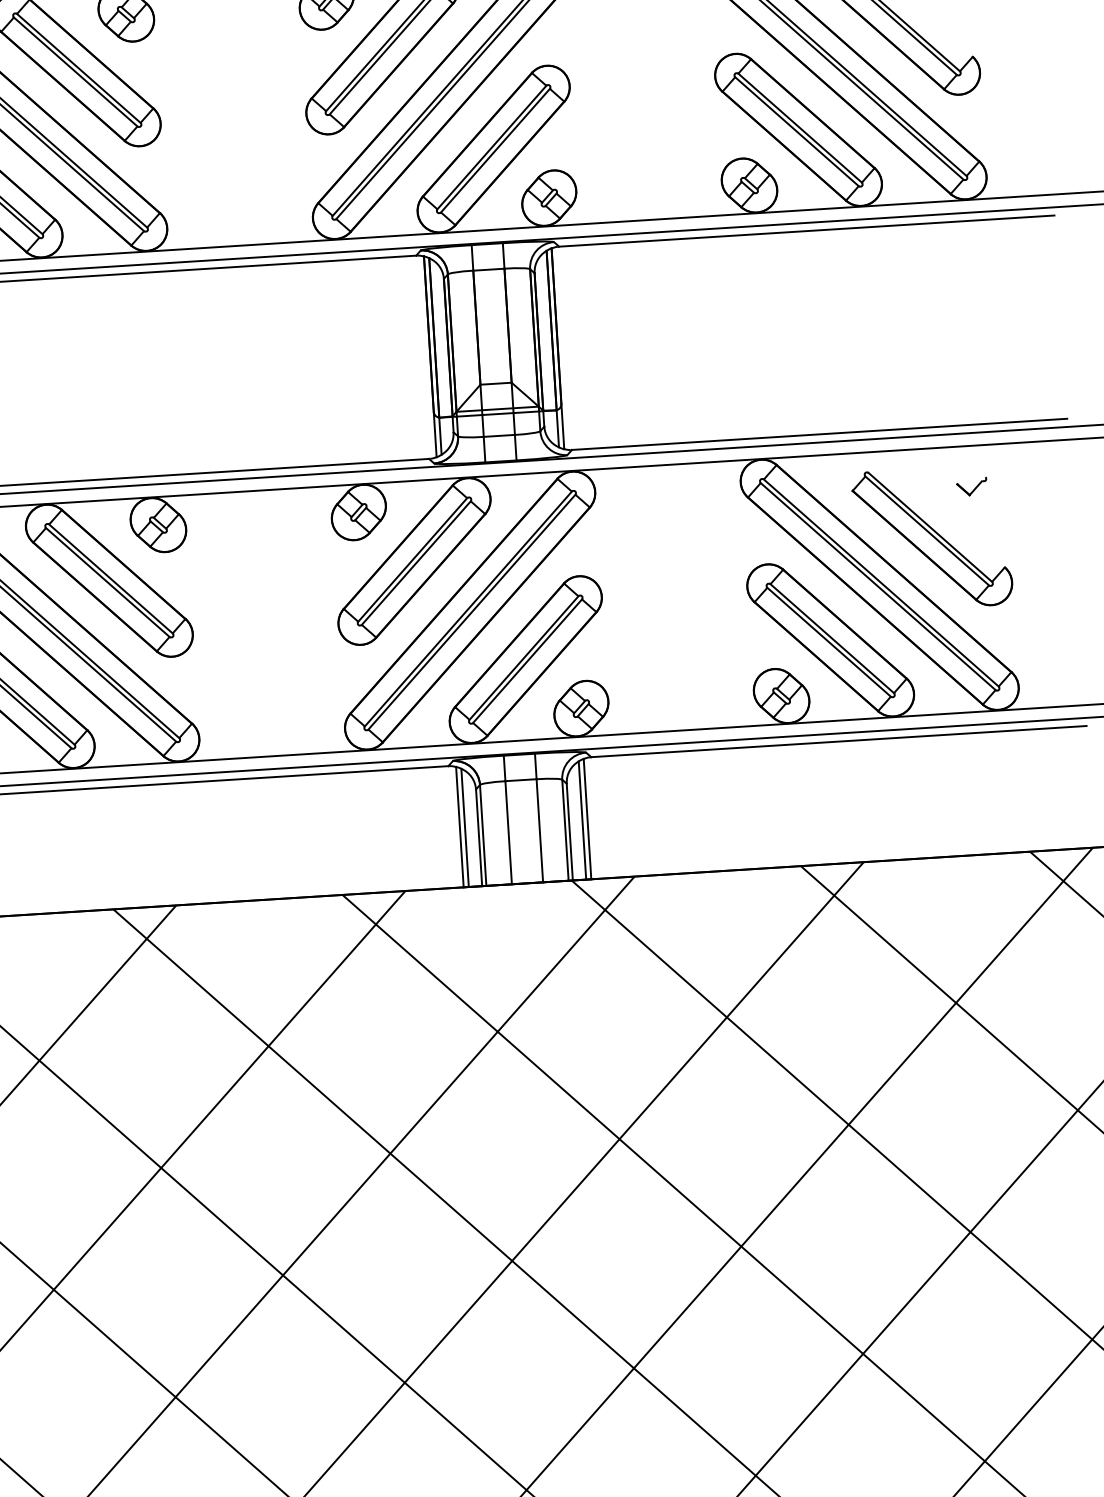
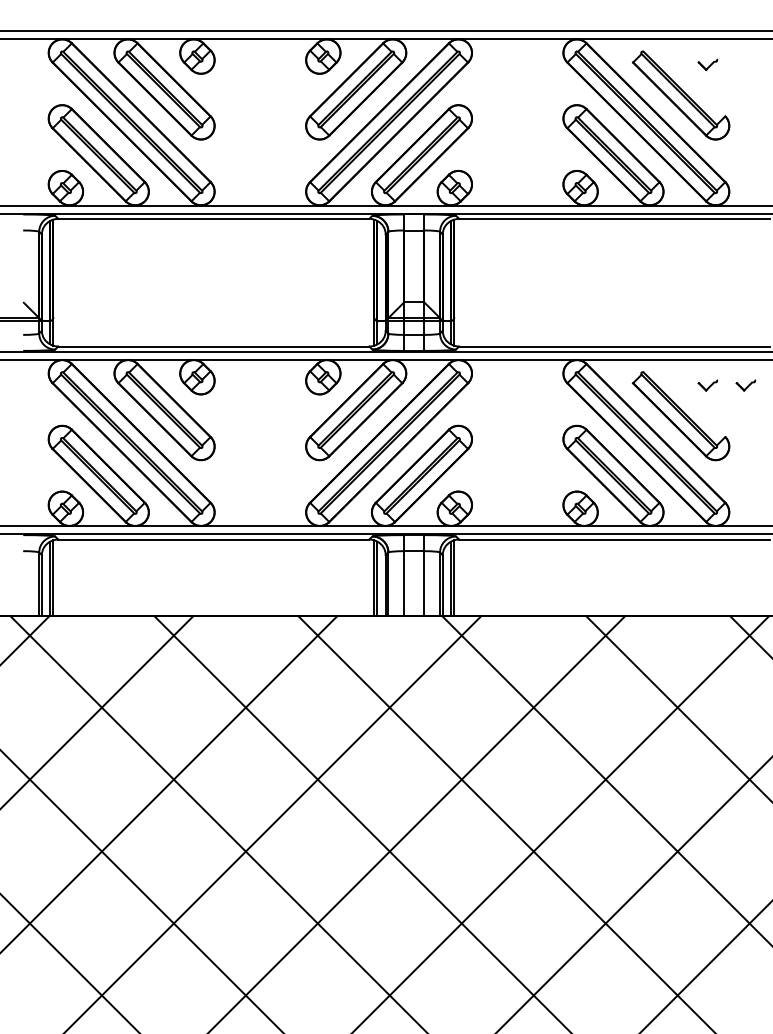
part: (1031, 483) -> (745, 385), added

